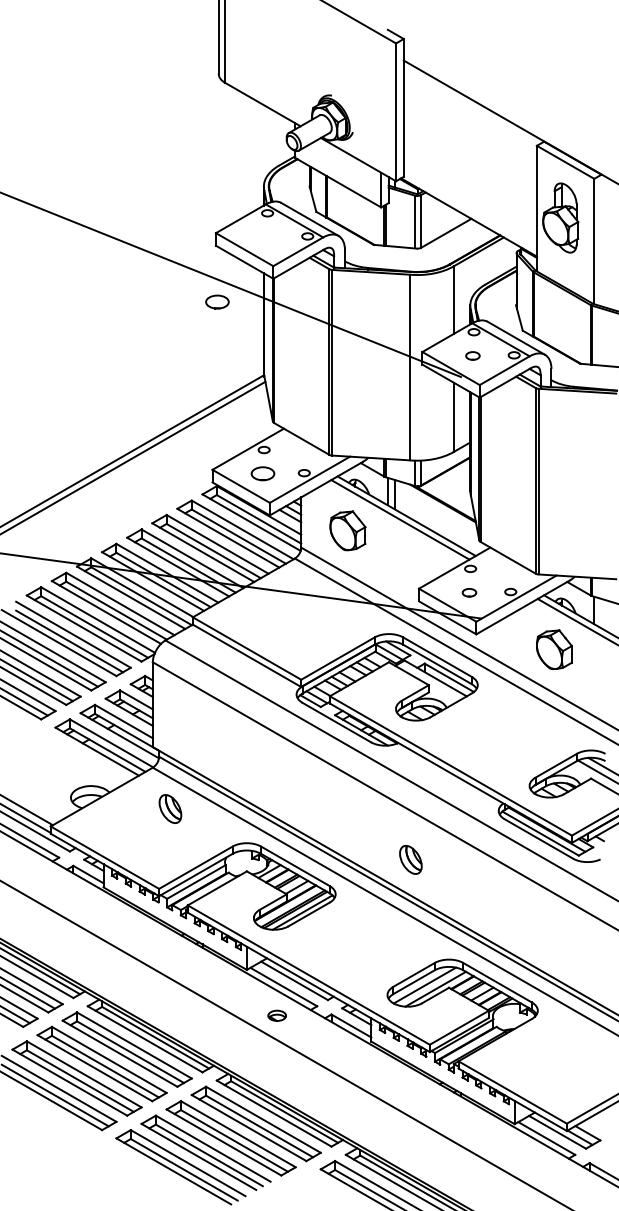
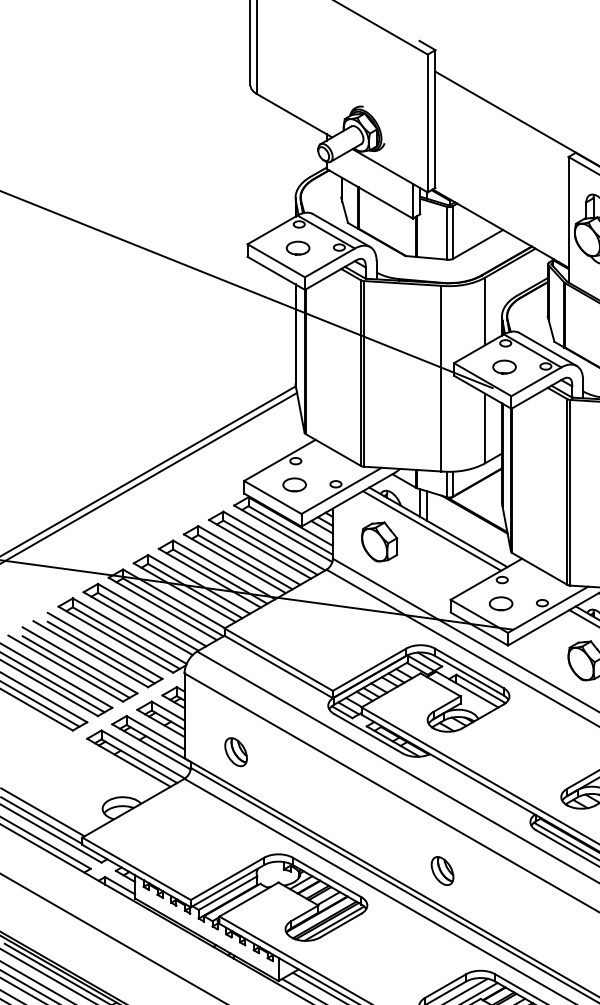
part: (217, 301) -> (298, 247), moved
part: (472, 355) -> (504, 366), size x1.67
part: (469, 592) -> (501, 603), size x1.67
part: (170, 808) -> (236, 751), moved

